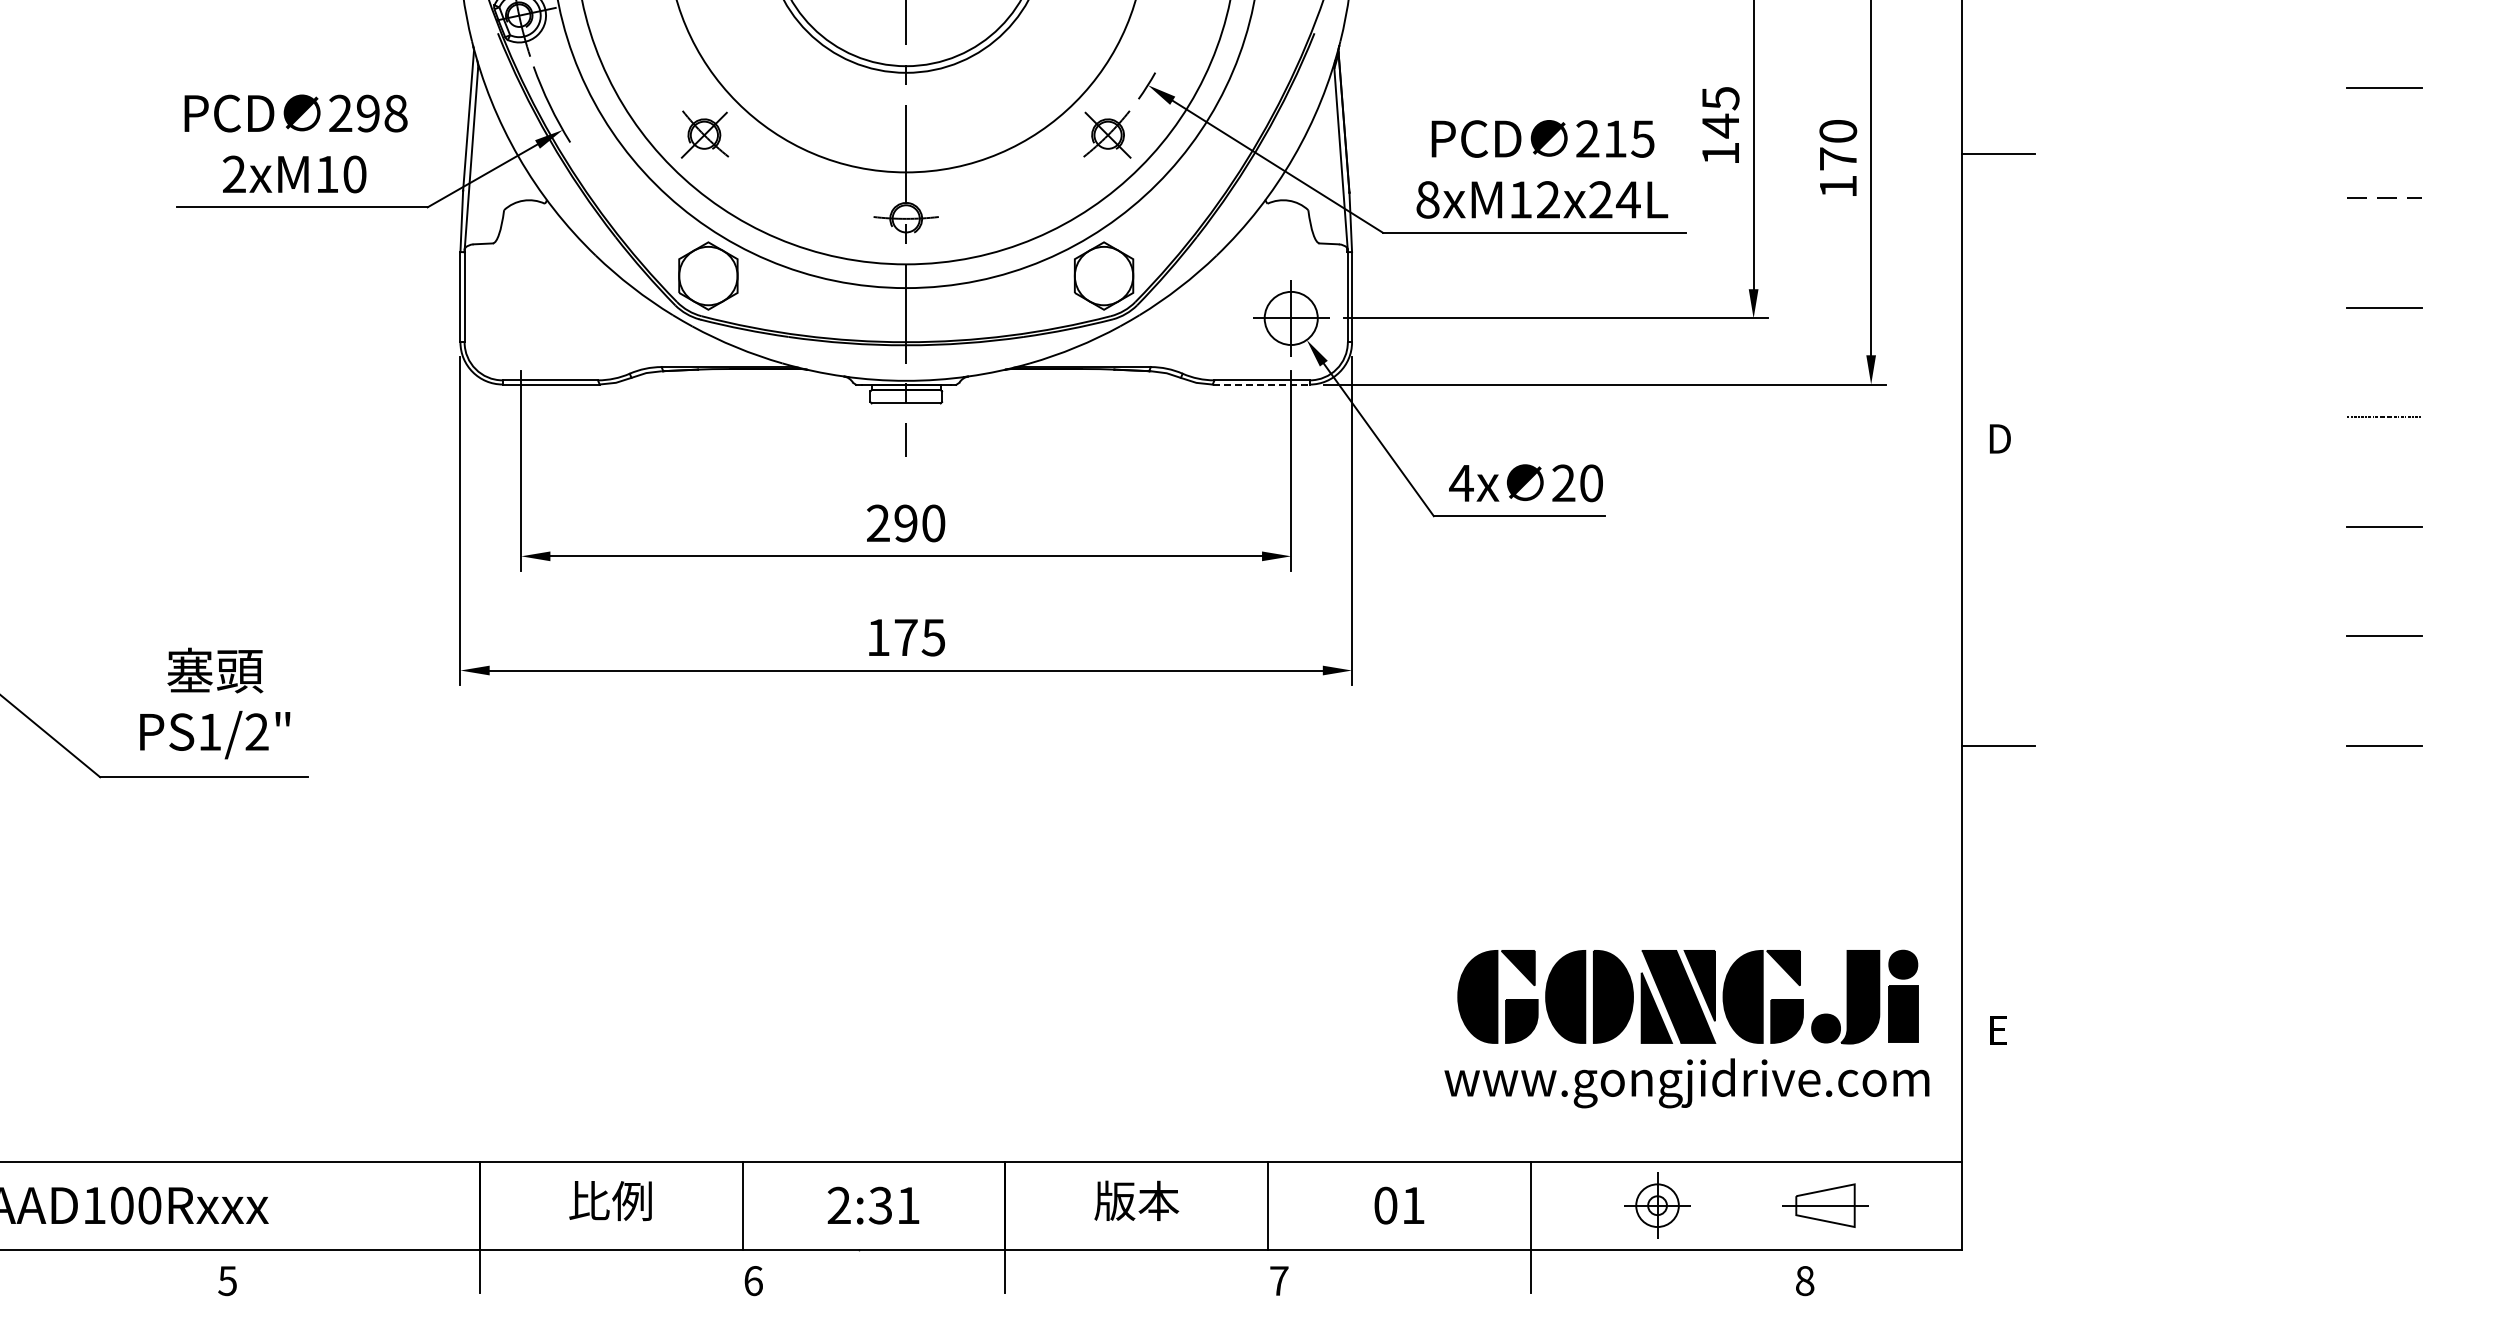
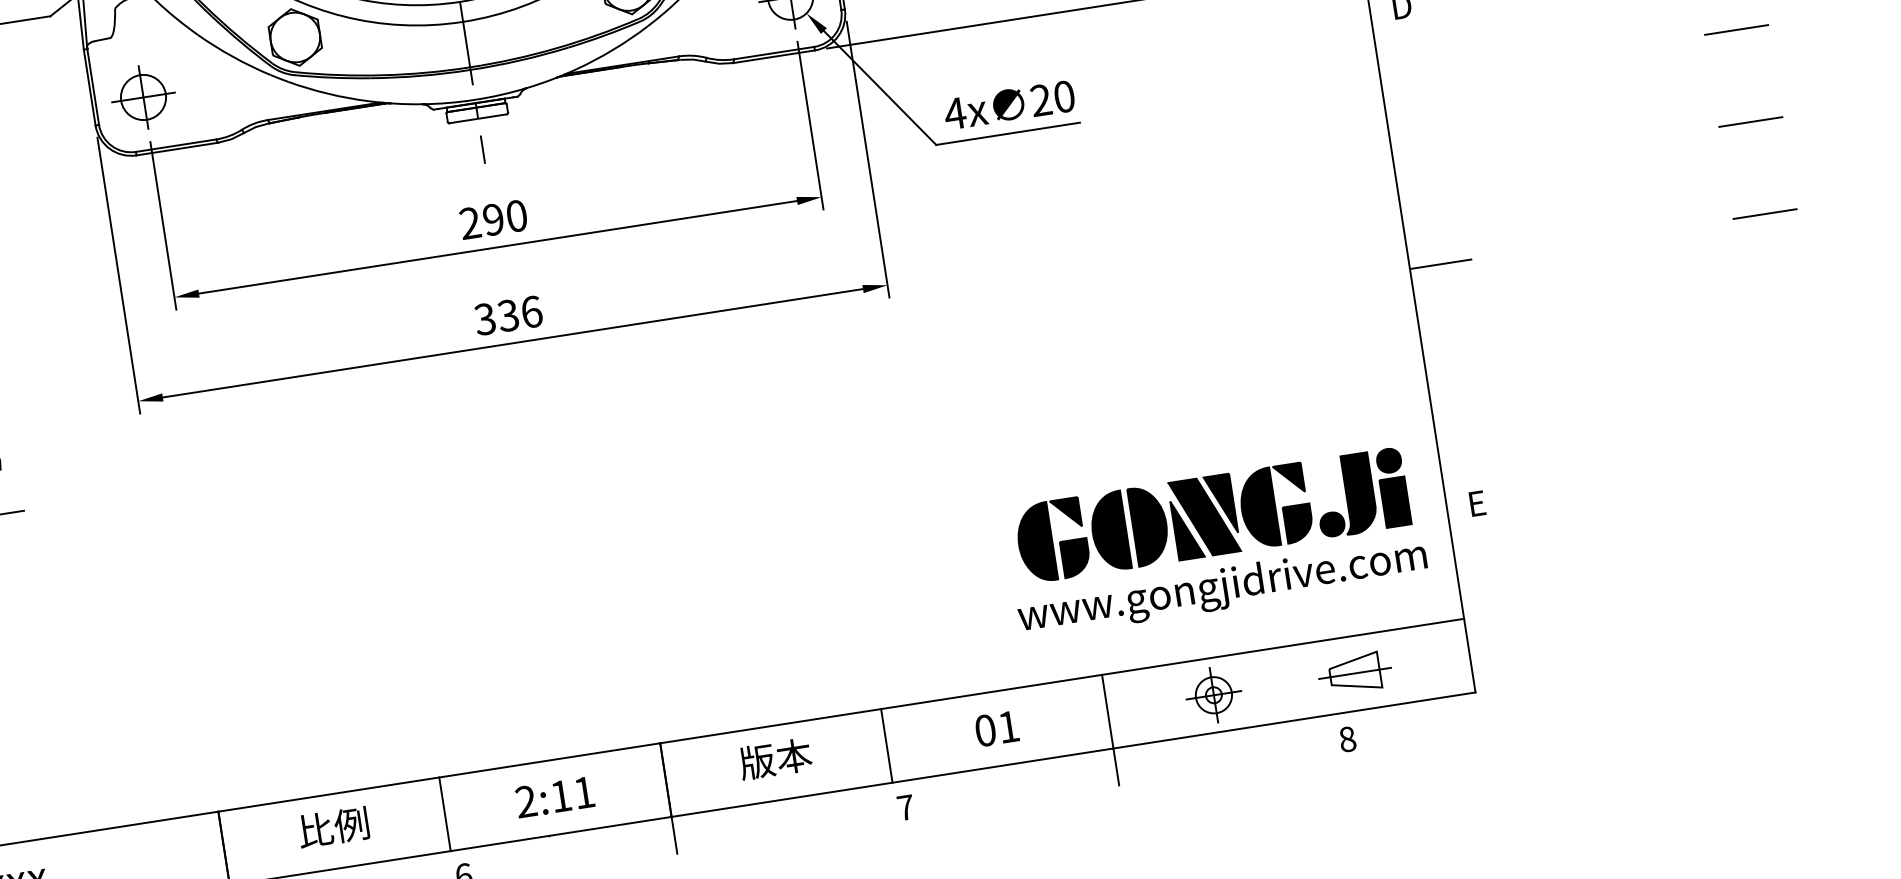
part: (521, 318) -> (143, 97), added
line: (1261, 384) -> (774, 56), dashed -> solid
text: (905, 637) -> (507, 315), 175 -> 336
text: (879, 1205) -> (560, 796), 2:31 -> 2:11

